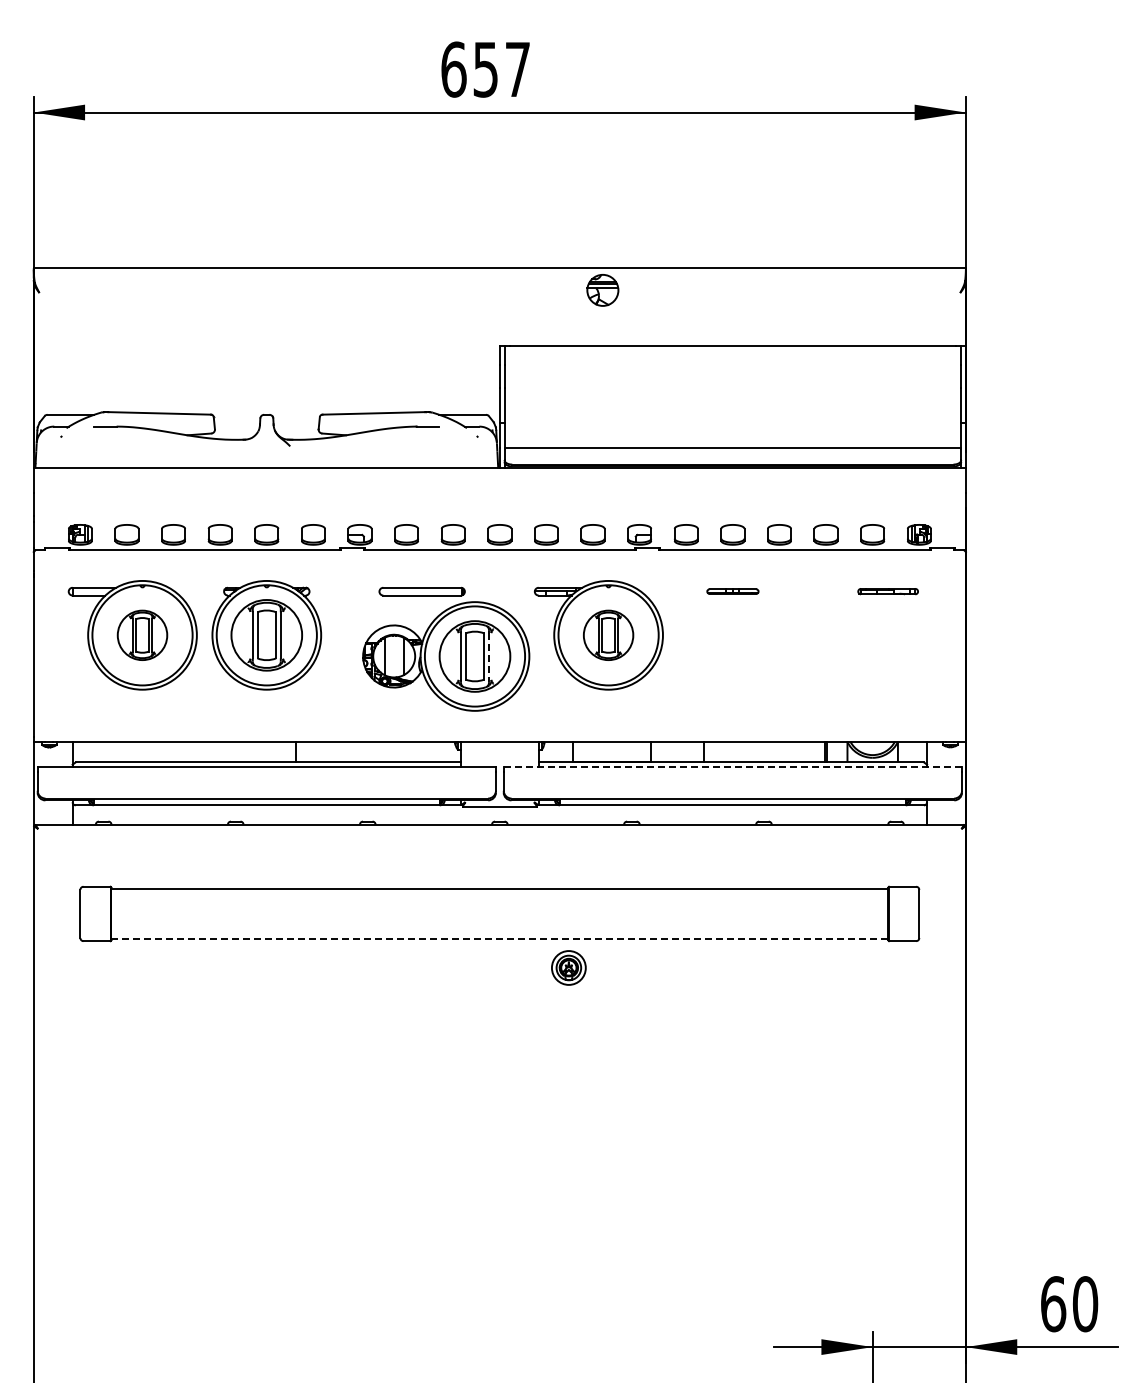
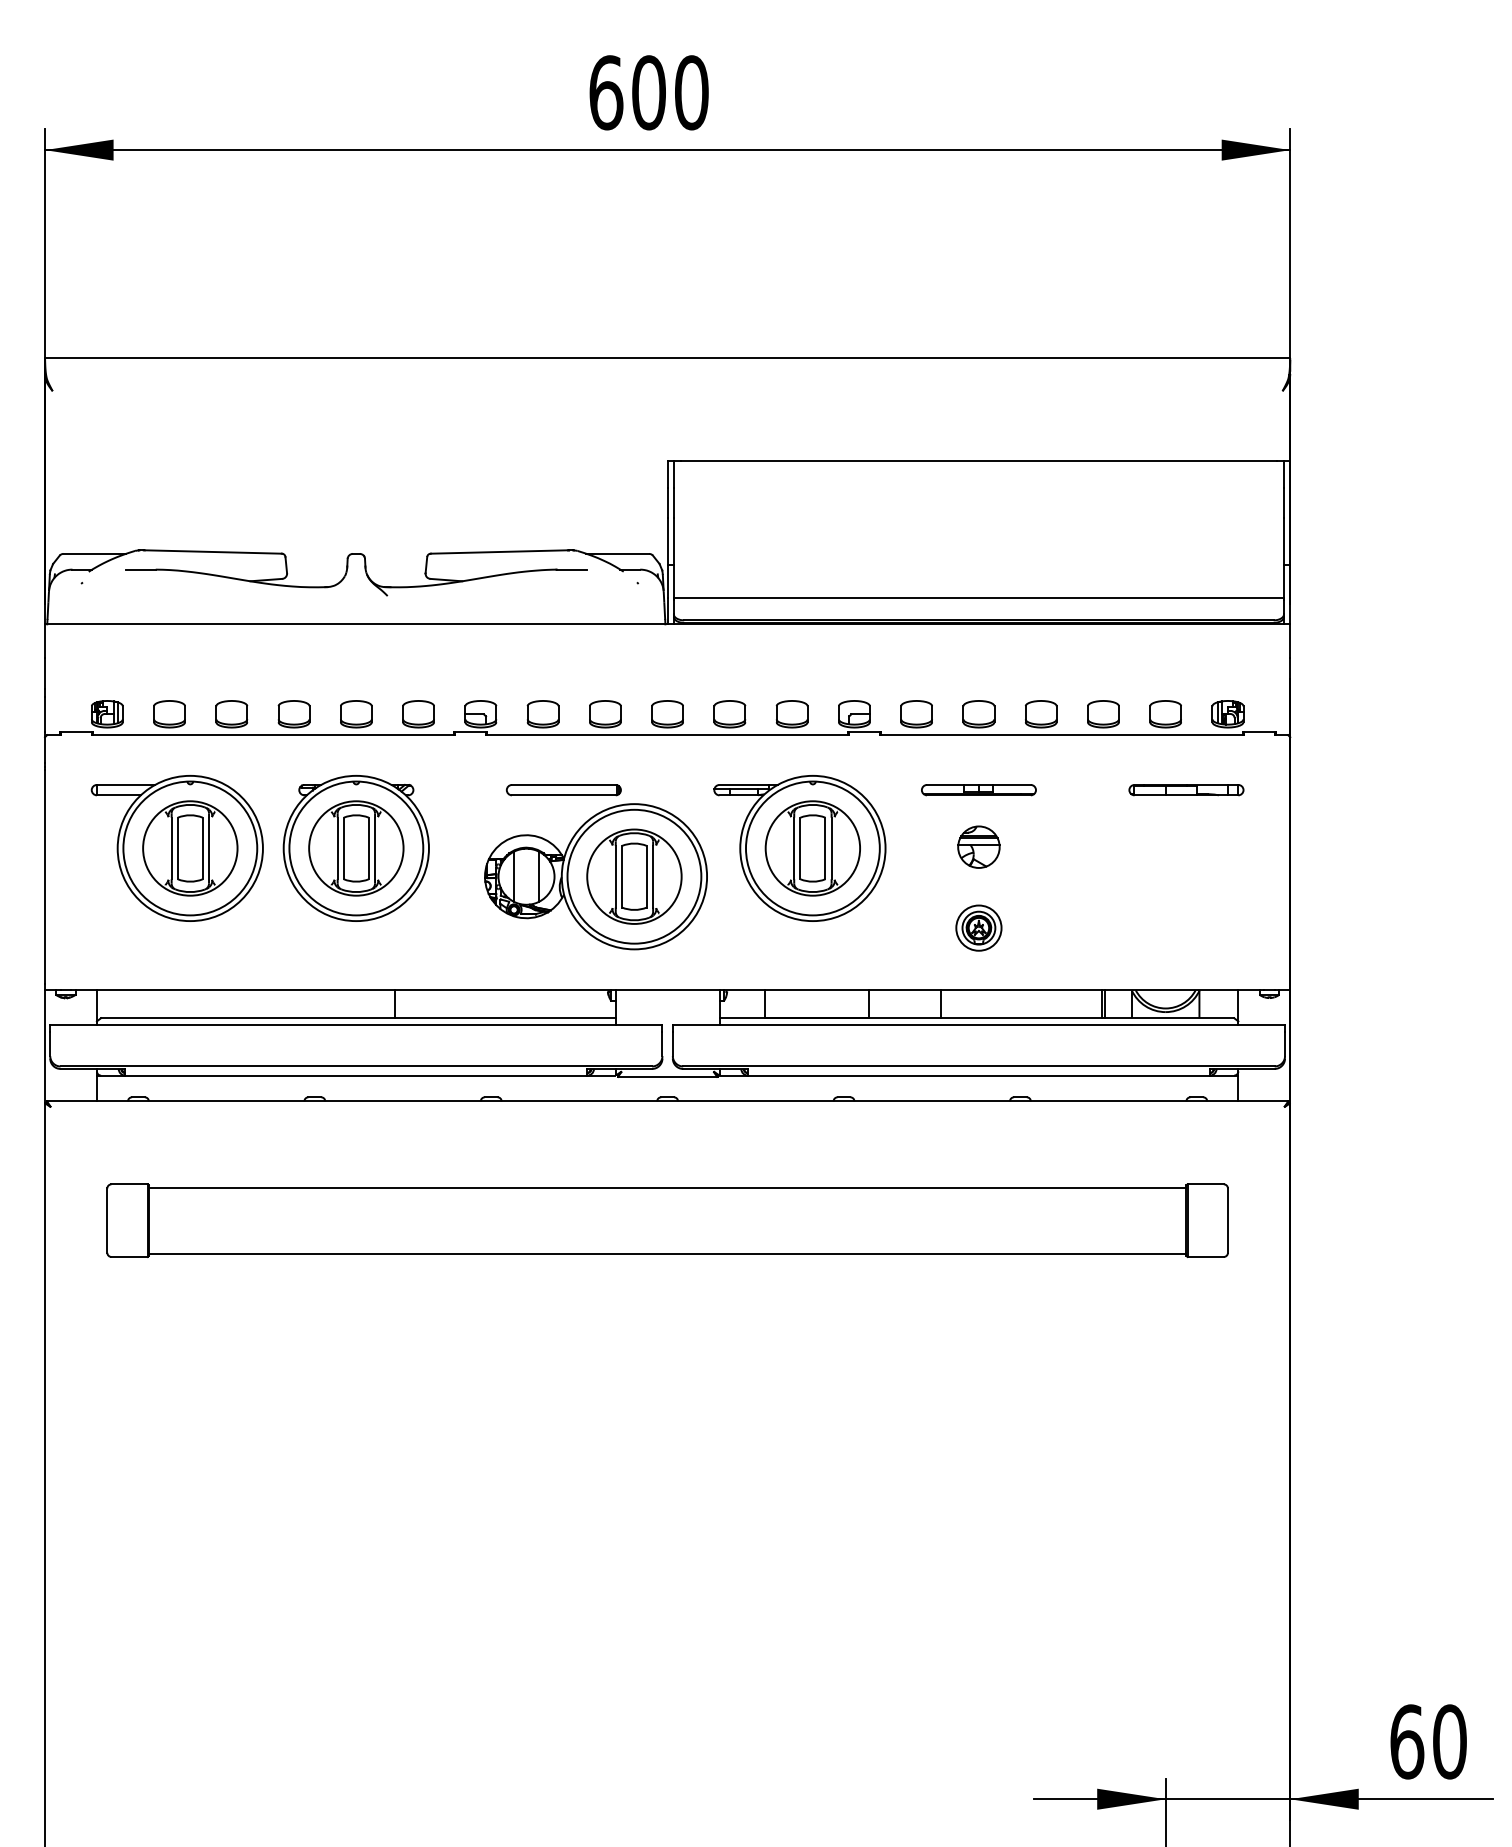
text: (501, 69) -> (669, 92), 657 -> 600
part: (602, 290) -> (978, 847), moved
part: (732, 591) -> (978, 789), size x1.67
part: (887, 591) -> (1185, 789), size x1.43
part: (142, 635) -> (190, 848), size x1.43
part: (608, 635) -> (812, 848), size x1.43
line: (488, 657) -> (652, 878), dashed -> solid
line: (732, 767) -> (978, 1025), dashed -> solid
line: (500, 938) -> (668, 1253), dashed -> solid
part: (568, 967) -> (978, 927), moved

